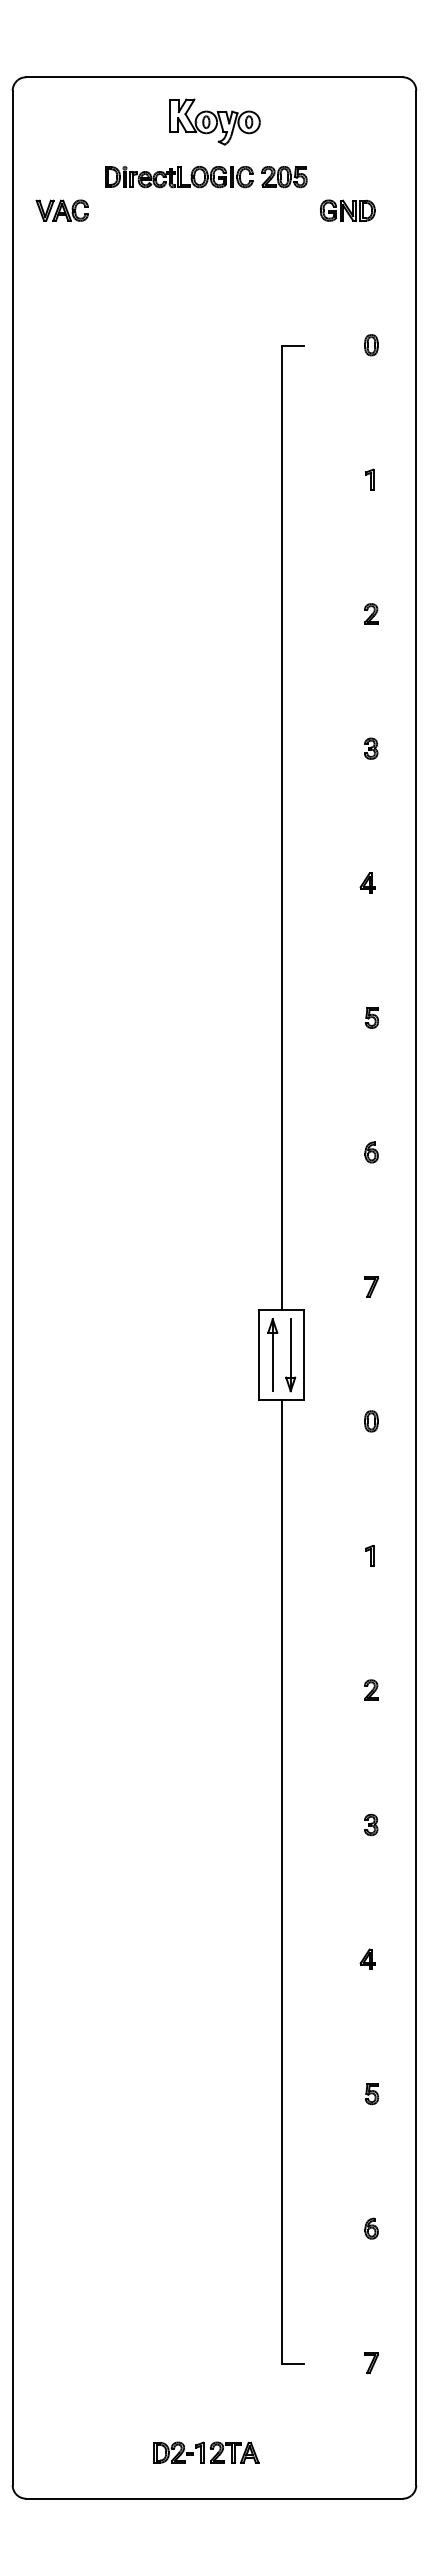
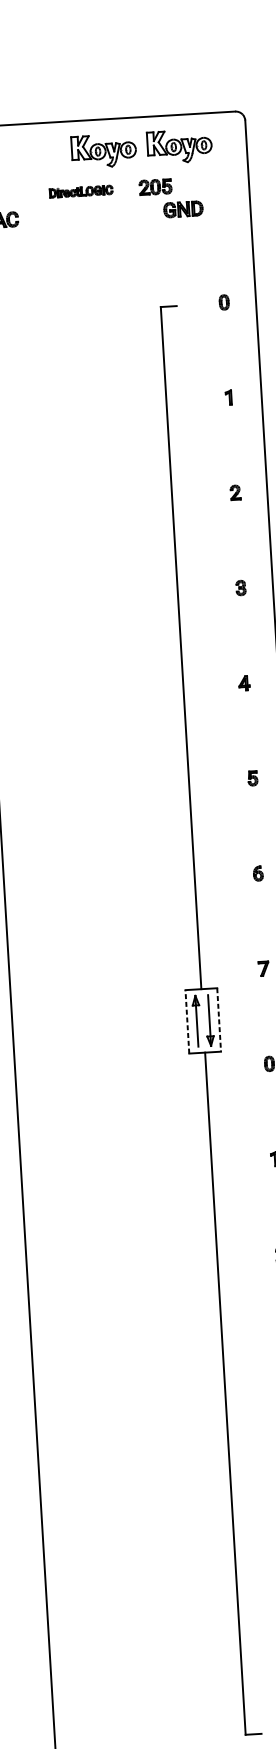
part: (321, 121) -> (179, 146), added
part: (179, 177) -> (81, 191), size x0.6
part: (347, 210) -> (183, 209), moved
line: (259, 1355) -> (187, 1022), solid -> dashed
line: (304, 1355) -> (219, 1020), solid -> dashed

